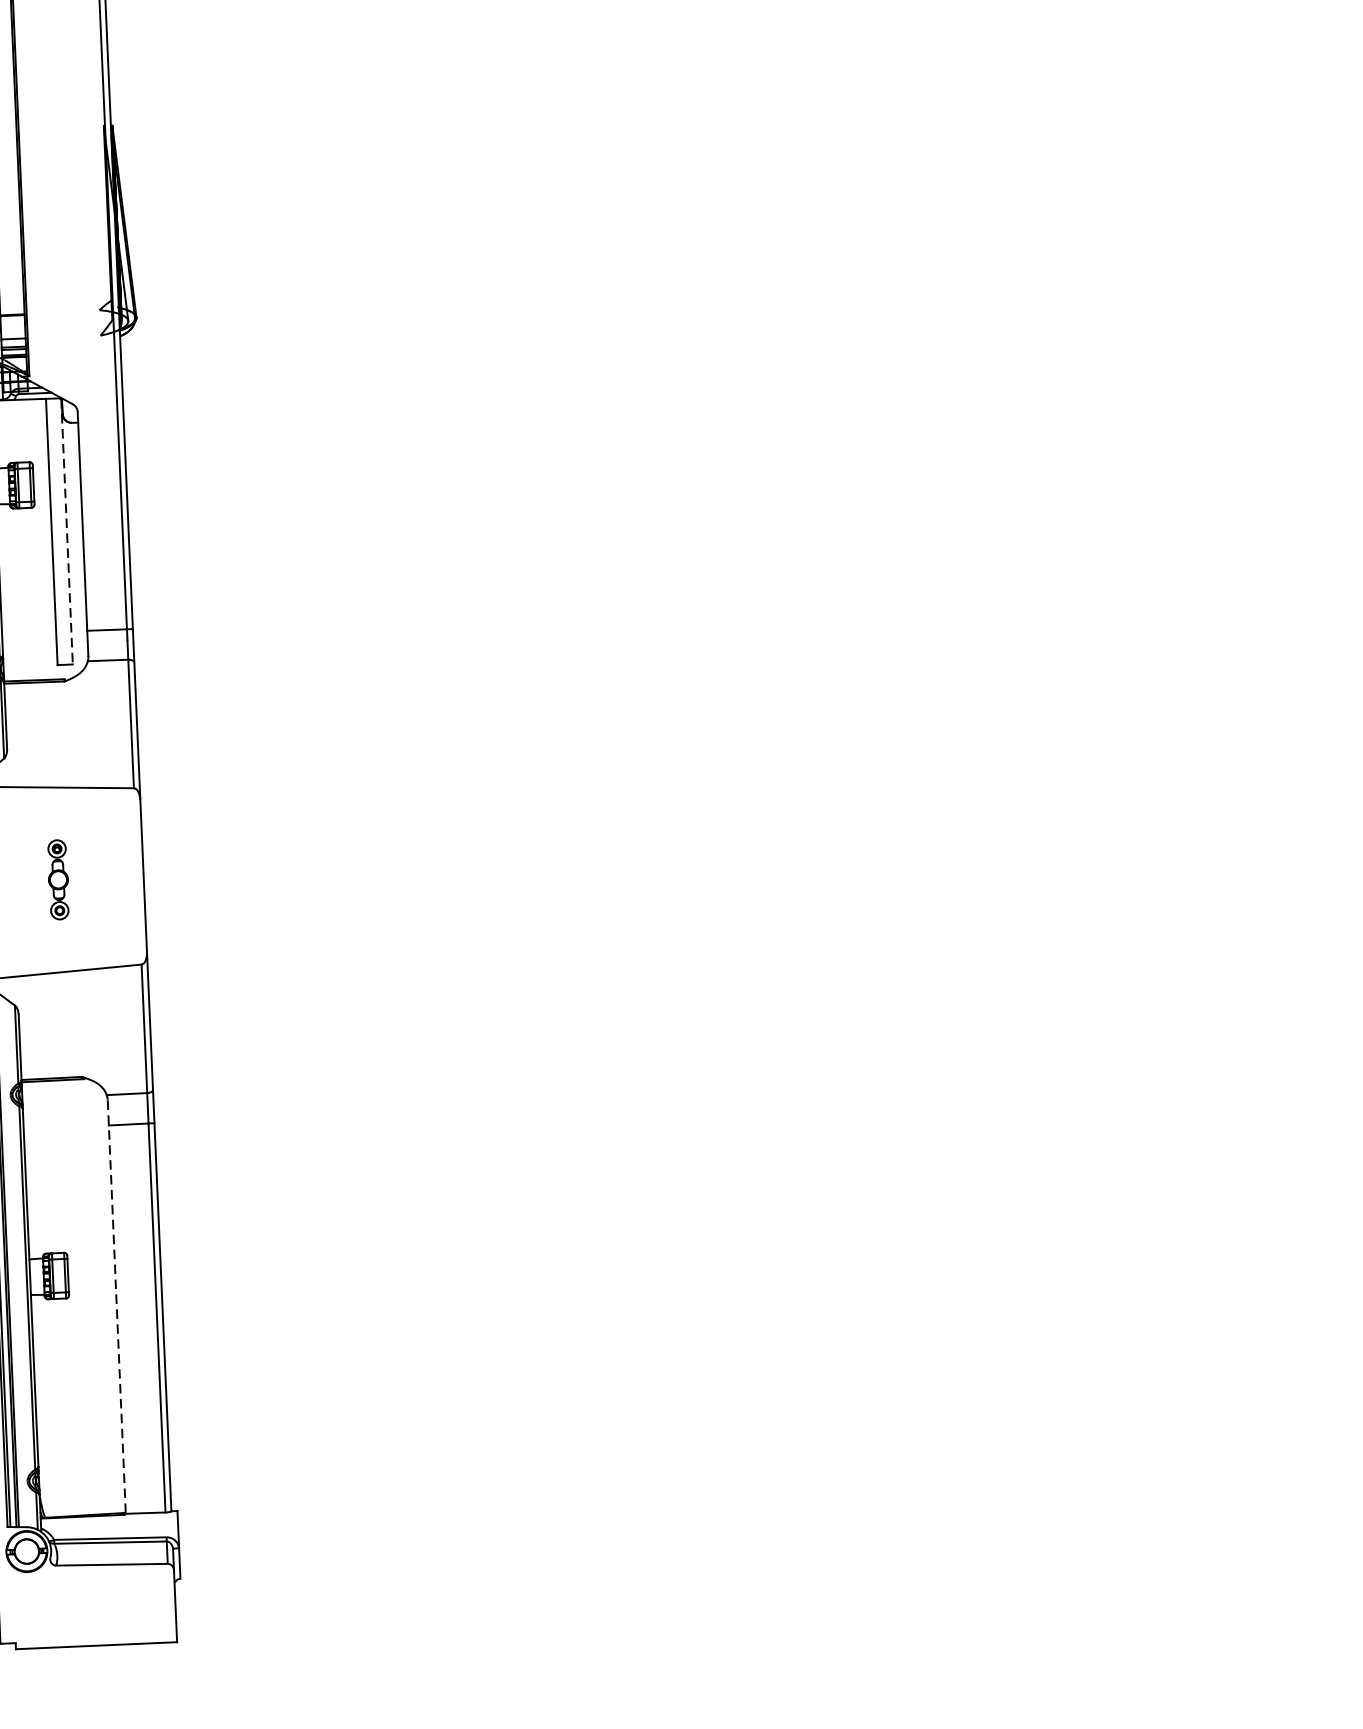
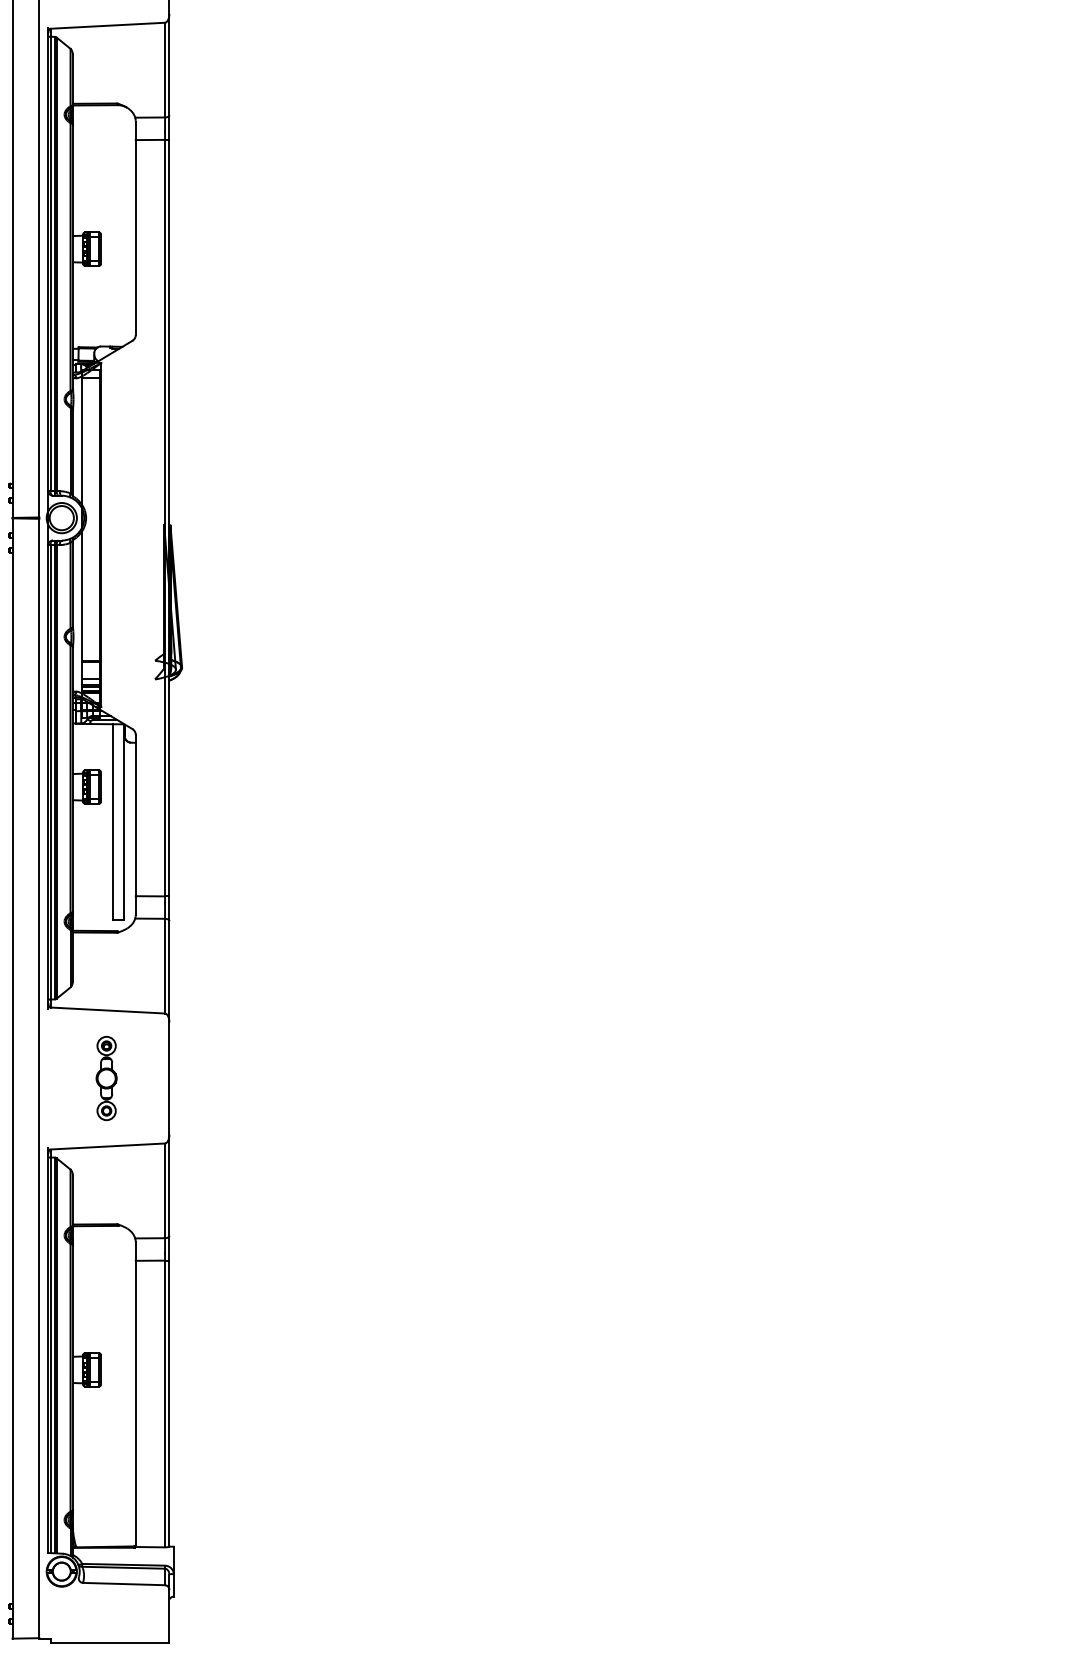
line: (67, 531) -> (124, 822), dashed -> solid
part: (58, 879) -> (106, 1078), size x1.43
line: (116, 1306) -> (135, 1394), dashed -> solid

